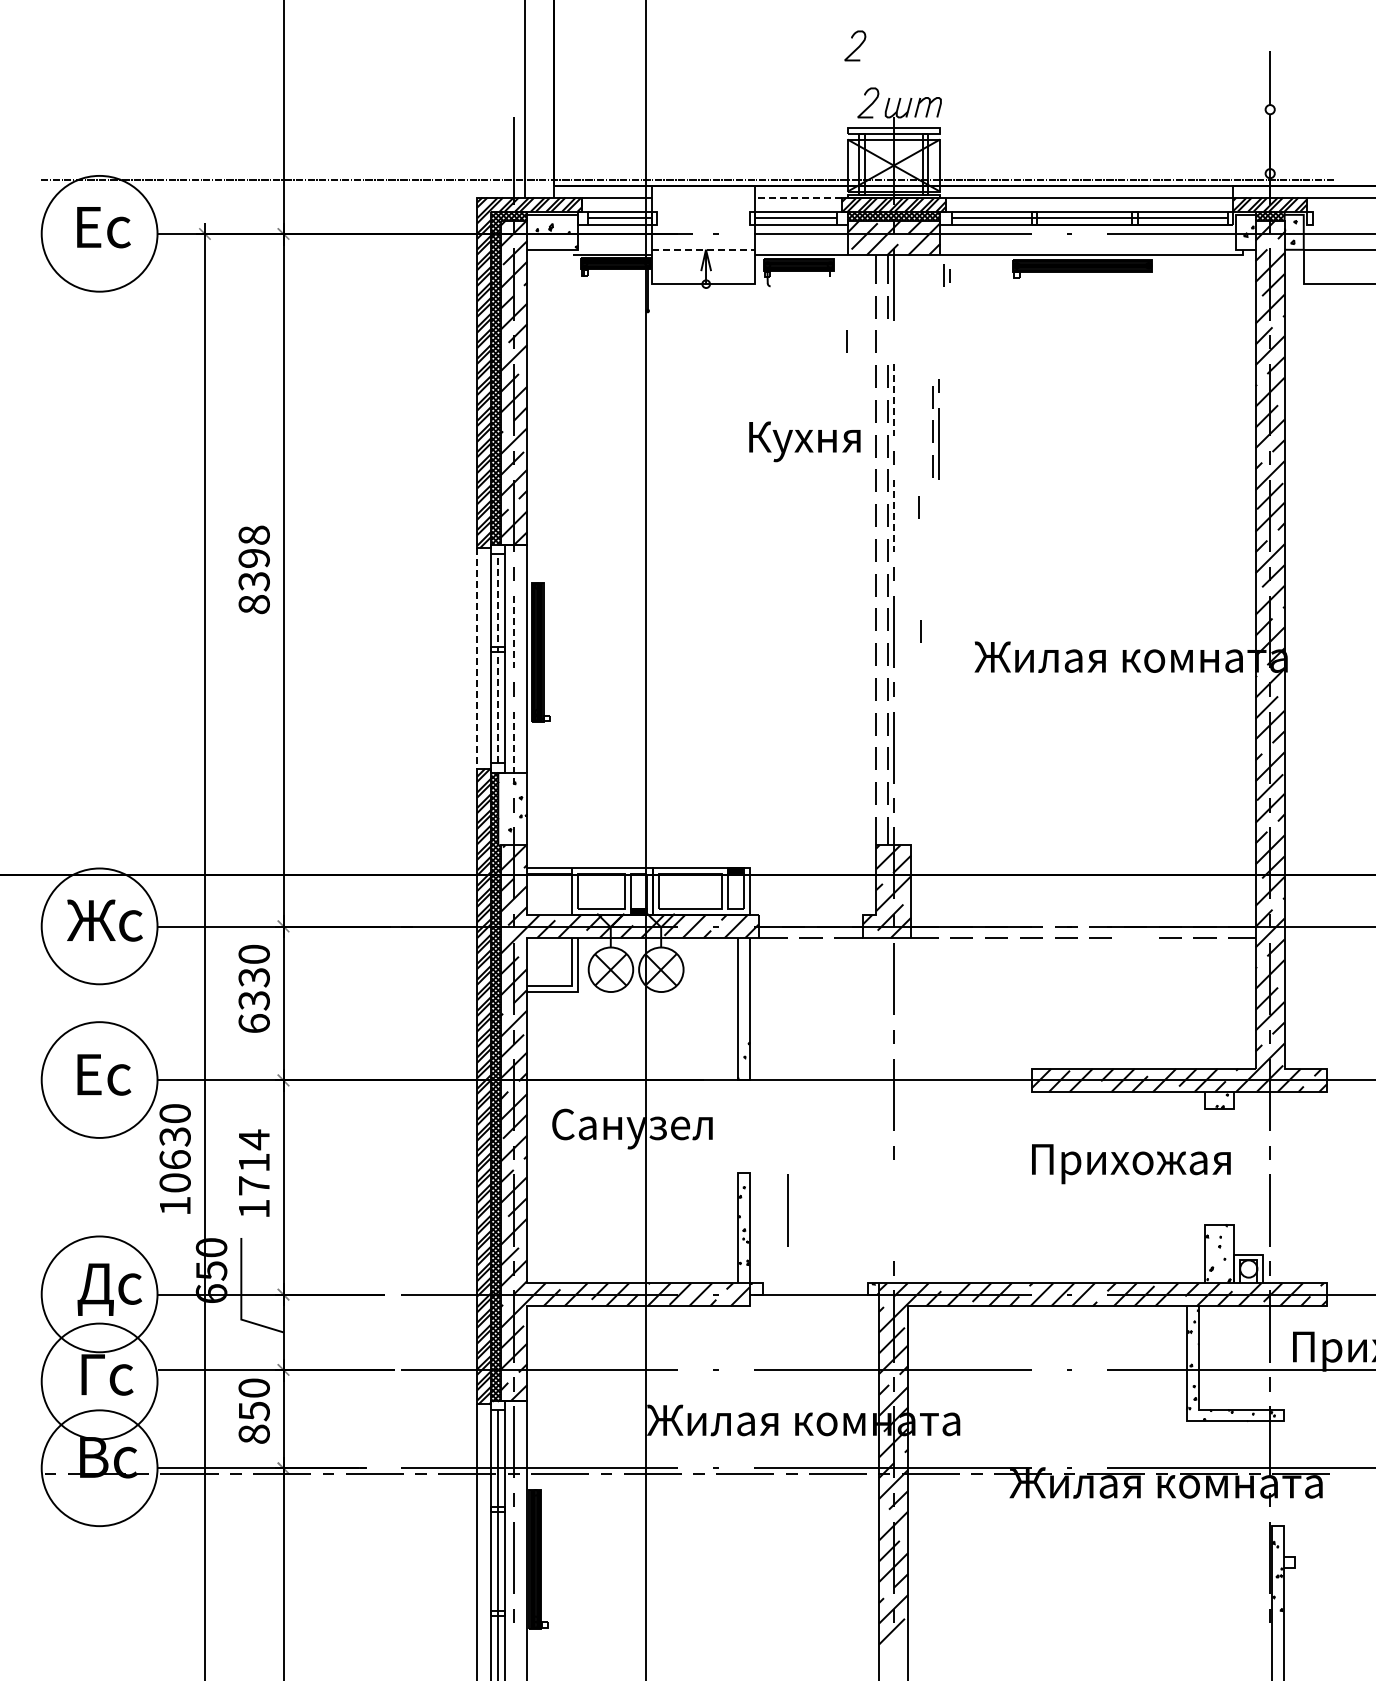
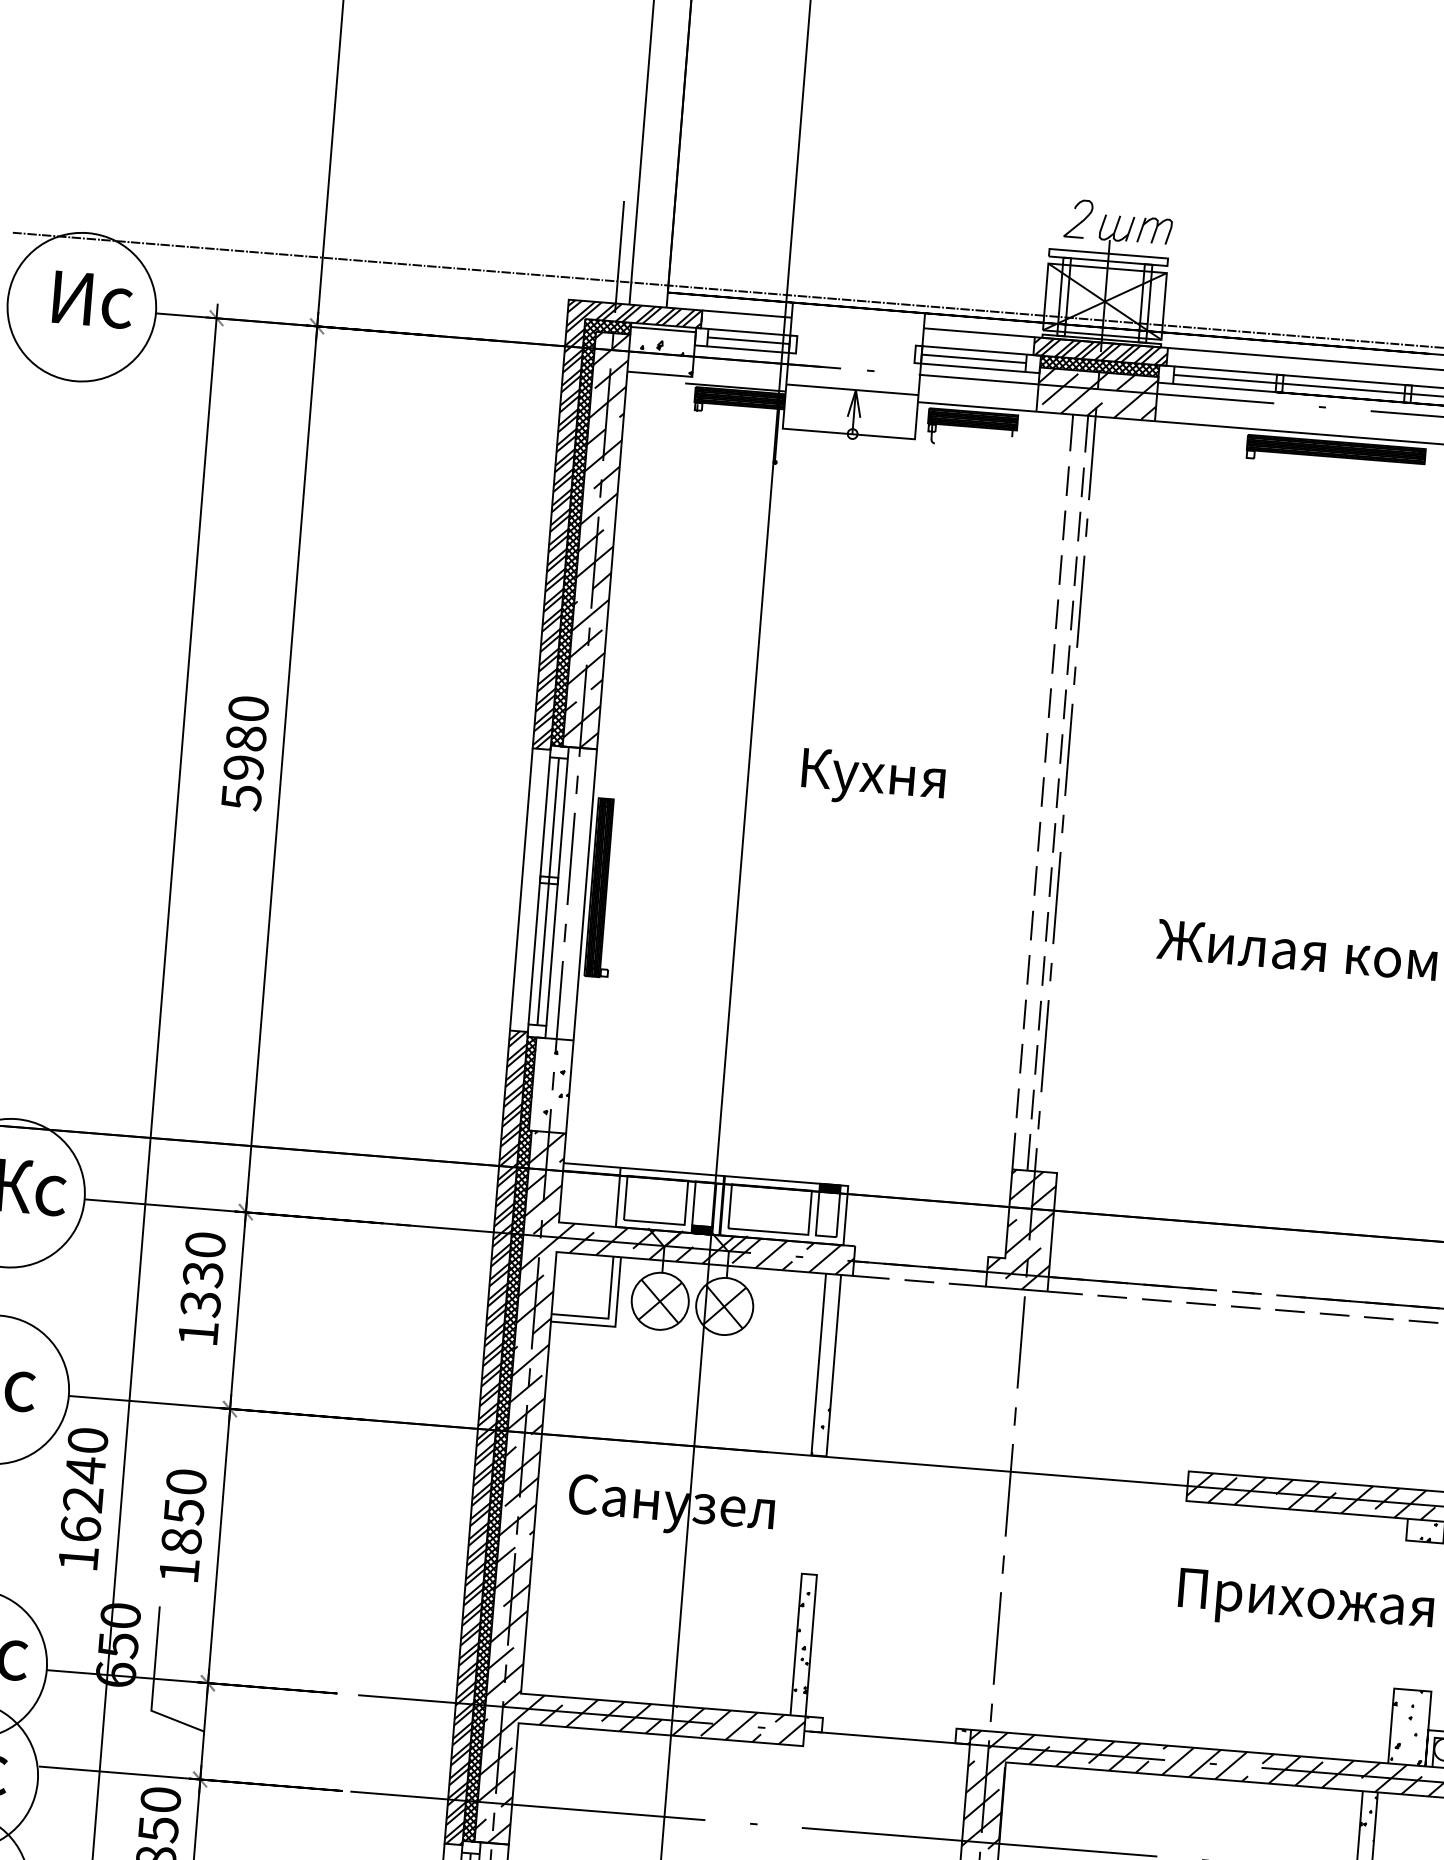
curve: (857, 47) -> (1070, 146), removed
line: (797, 197) -> (978, 332), dashed -> solid
text: (109, 227) -> (95, 300), Ес -> Ис
line: (703, 249) -> (852, 389), dashed -> solid
part: (946, 275) -> (1082, 526), moved
line: (846, 341) -> (1026, 521), removed
line: (893, 400) -> (1080, 602), dashed -> solid
part: (935, 429) -> (1131, 643), removed
text: (804, 441) -> (872, 778), moved
line: (918, 507) -> (1101, 741), removed
line: (893, 516) -> (1068, 750), dashed -> solid
text: (253, 569) -> (244, 752), 8398 -> 5980
line: (920, 631) -> (1091, 900), removed
line: (514, 632) -> (571, 859), dashed -> solid
line: (498, 658) -> (548, 891), dashed -> solid
line: (477, 659) -> (521, 890), dashed -> solid
line: (514, 748) -> (559, 1008), dashed -> solid
line: (1135, 937) -> (1334, 1314), added
text: (253, 1023) -> (197, 1333), 6330 -> 1330
text: (174, 1159) -> (82, 1499), 10630 -> 16240
text: (253, 1162) -> (183, 1511), 1714 -> 1850
line: (787, 1210) -> (996, 1638), moved

